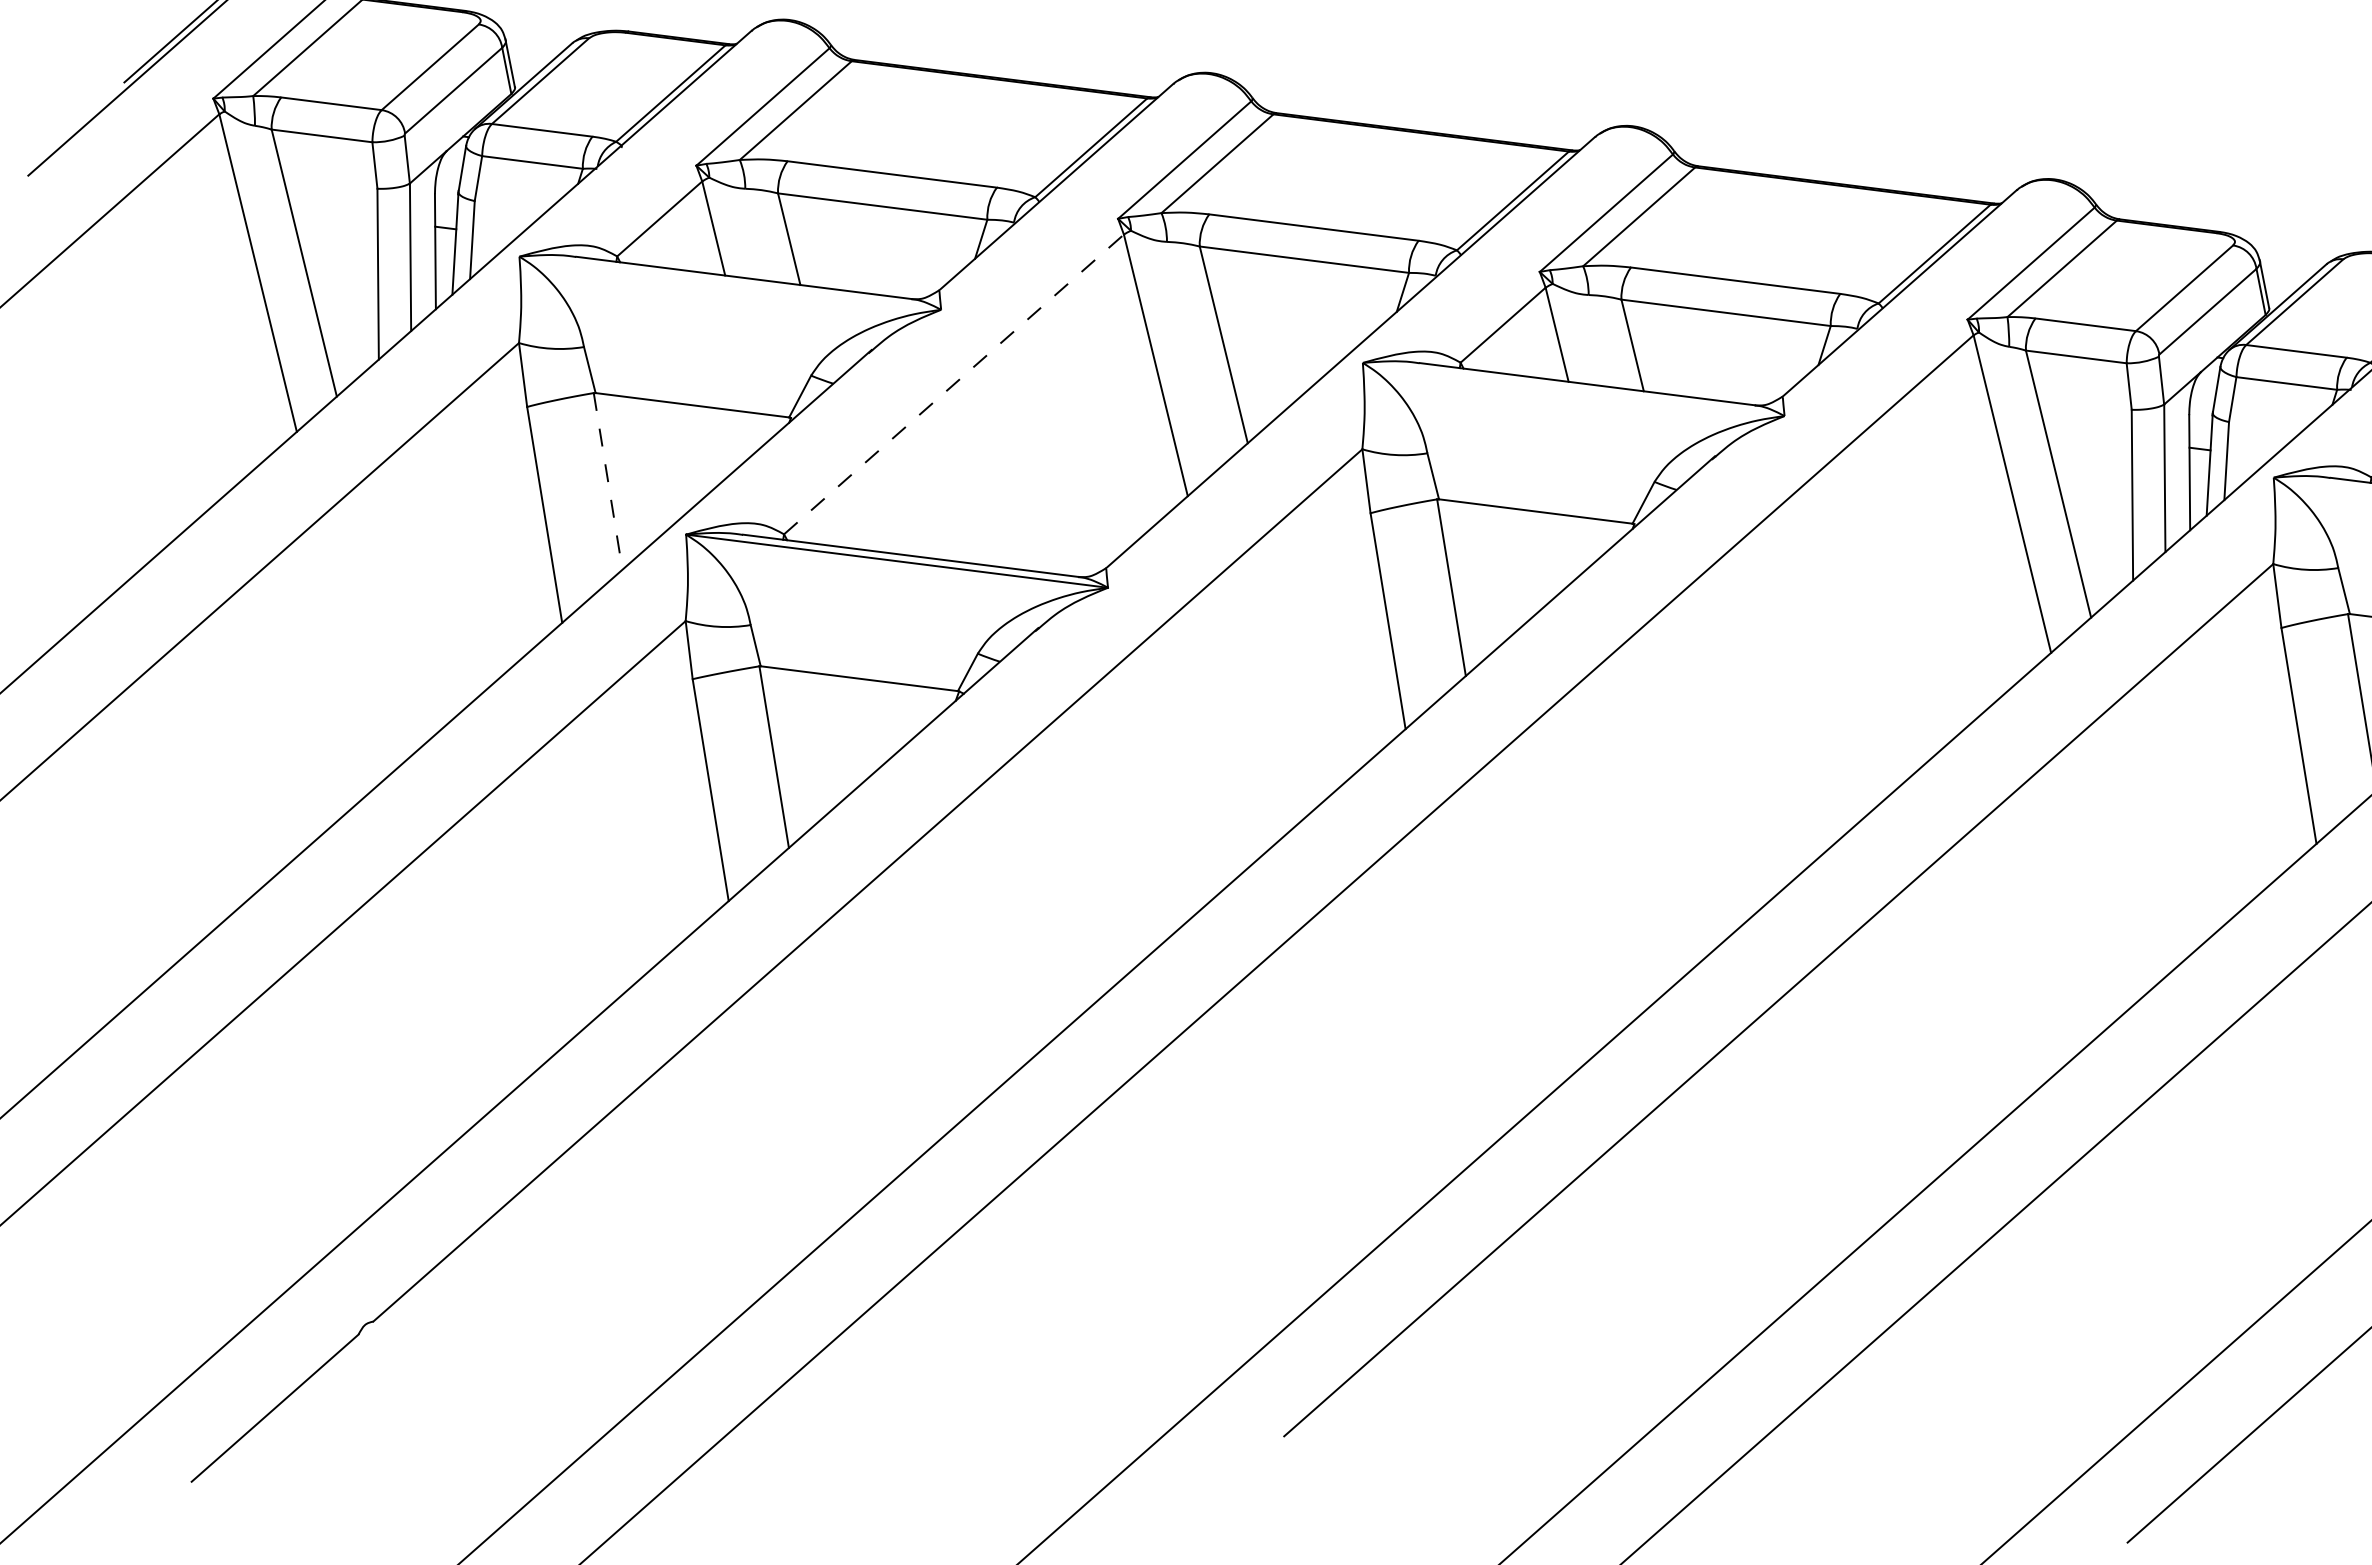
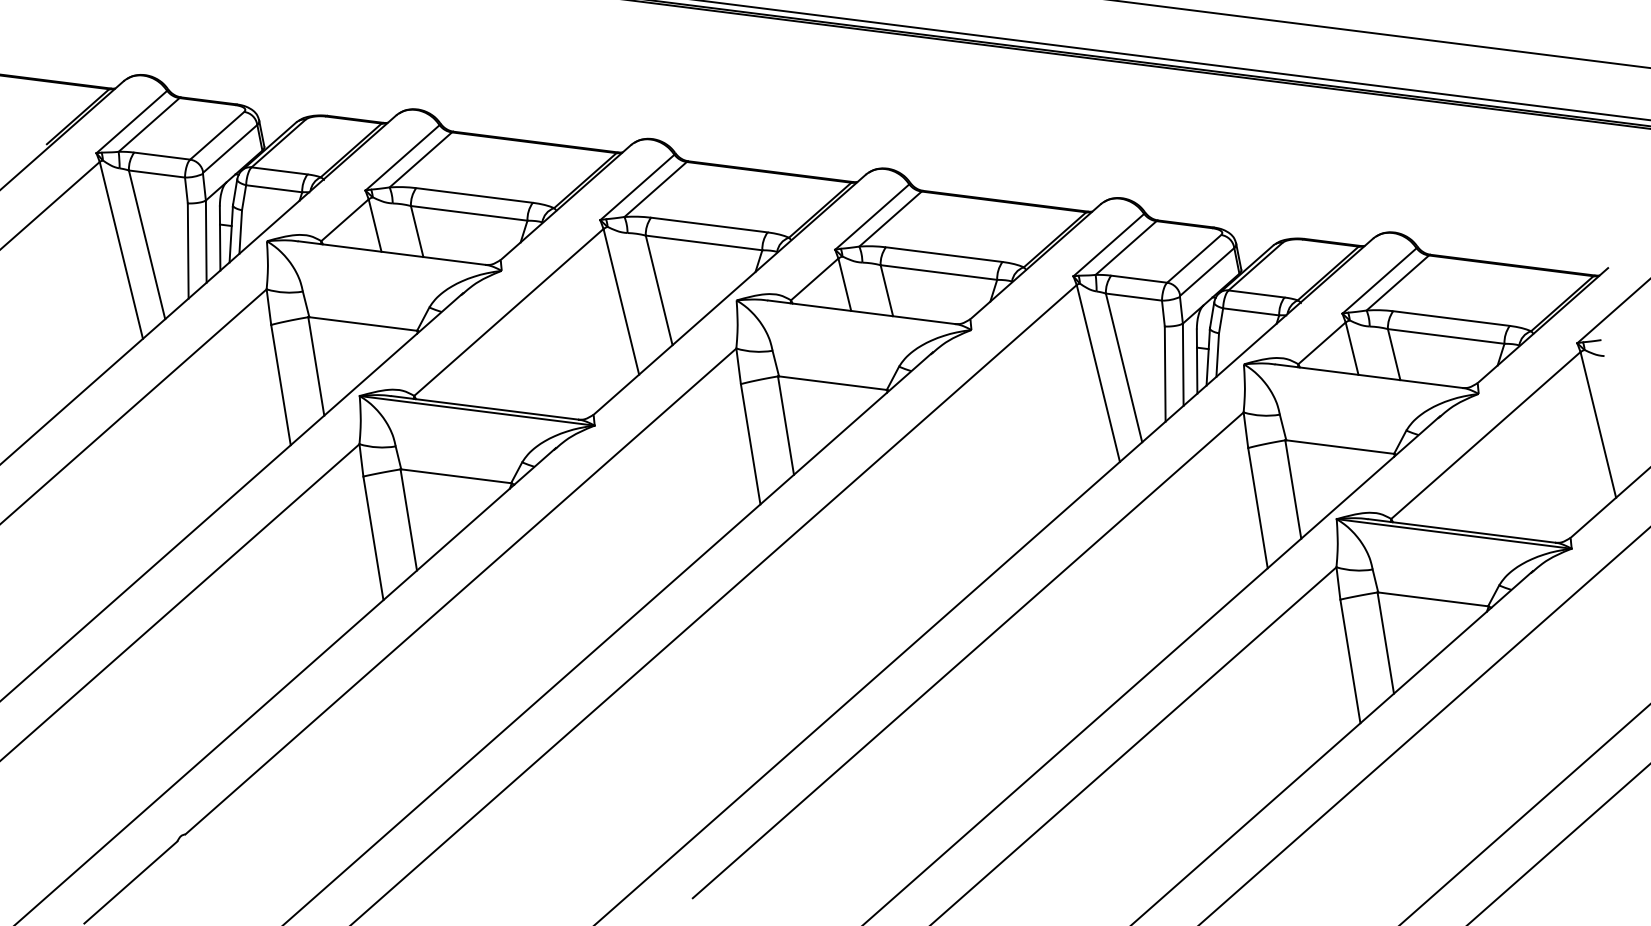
line: (955, 384) -> (509, 312), dashed -> solid
line: (608, 481) -> (316, 366), dashed -> solid

